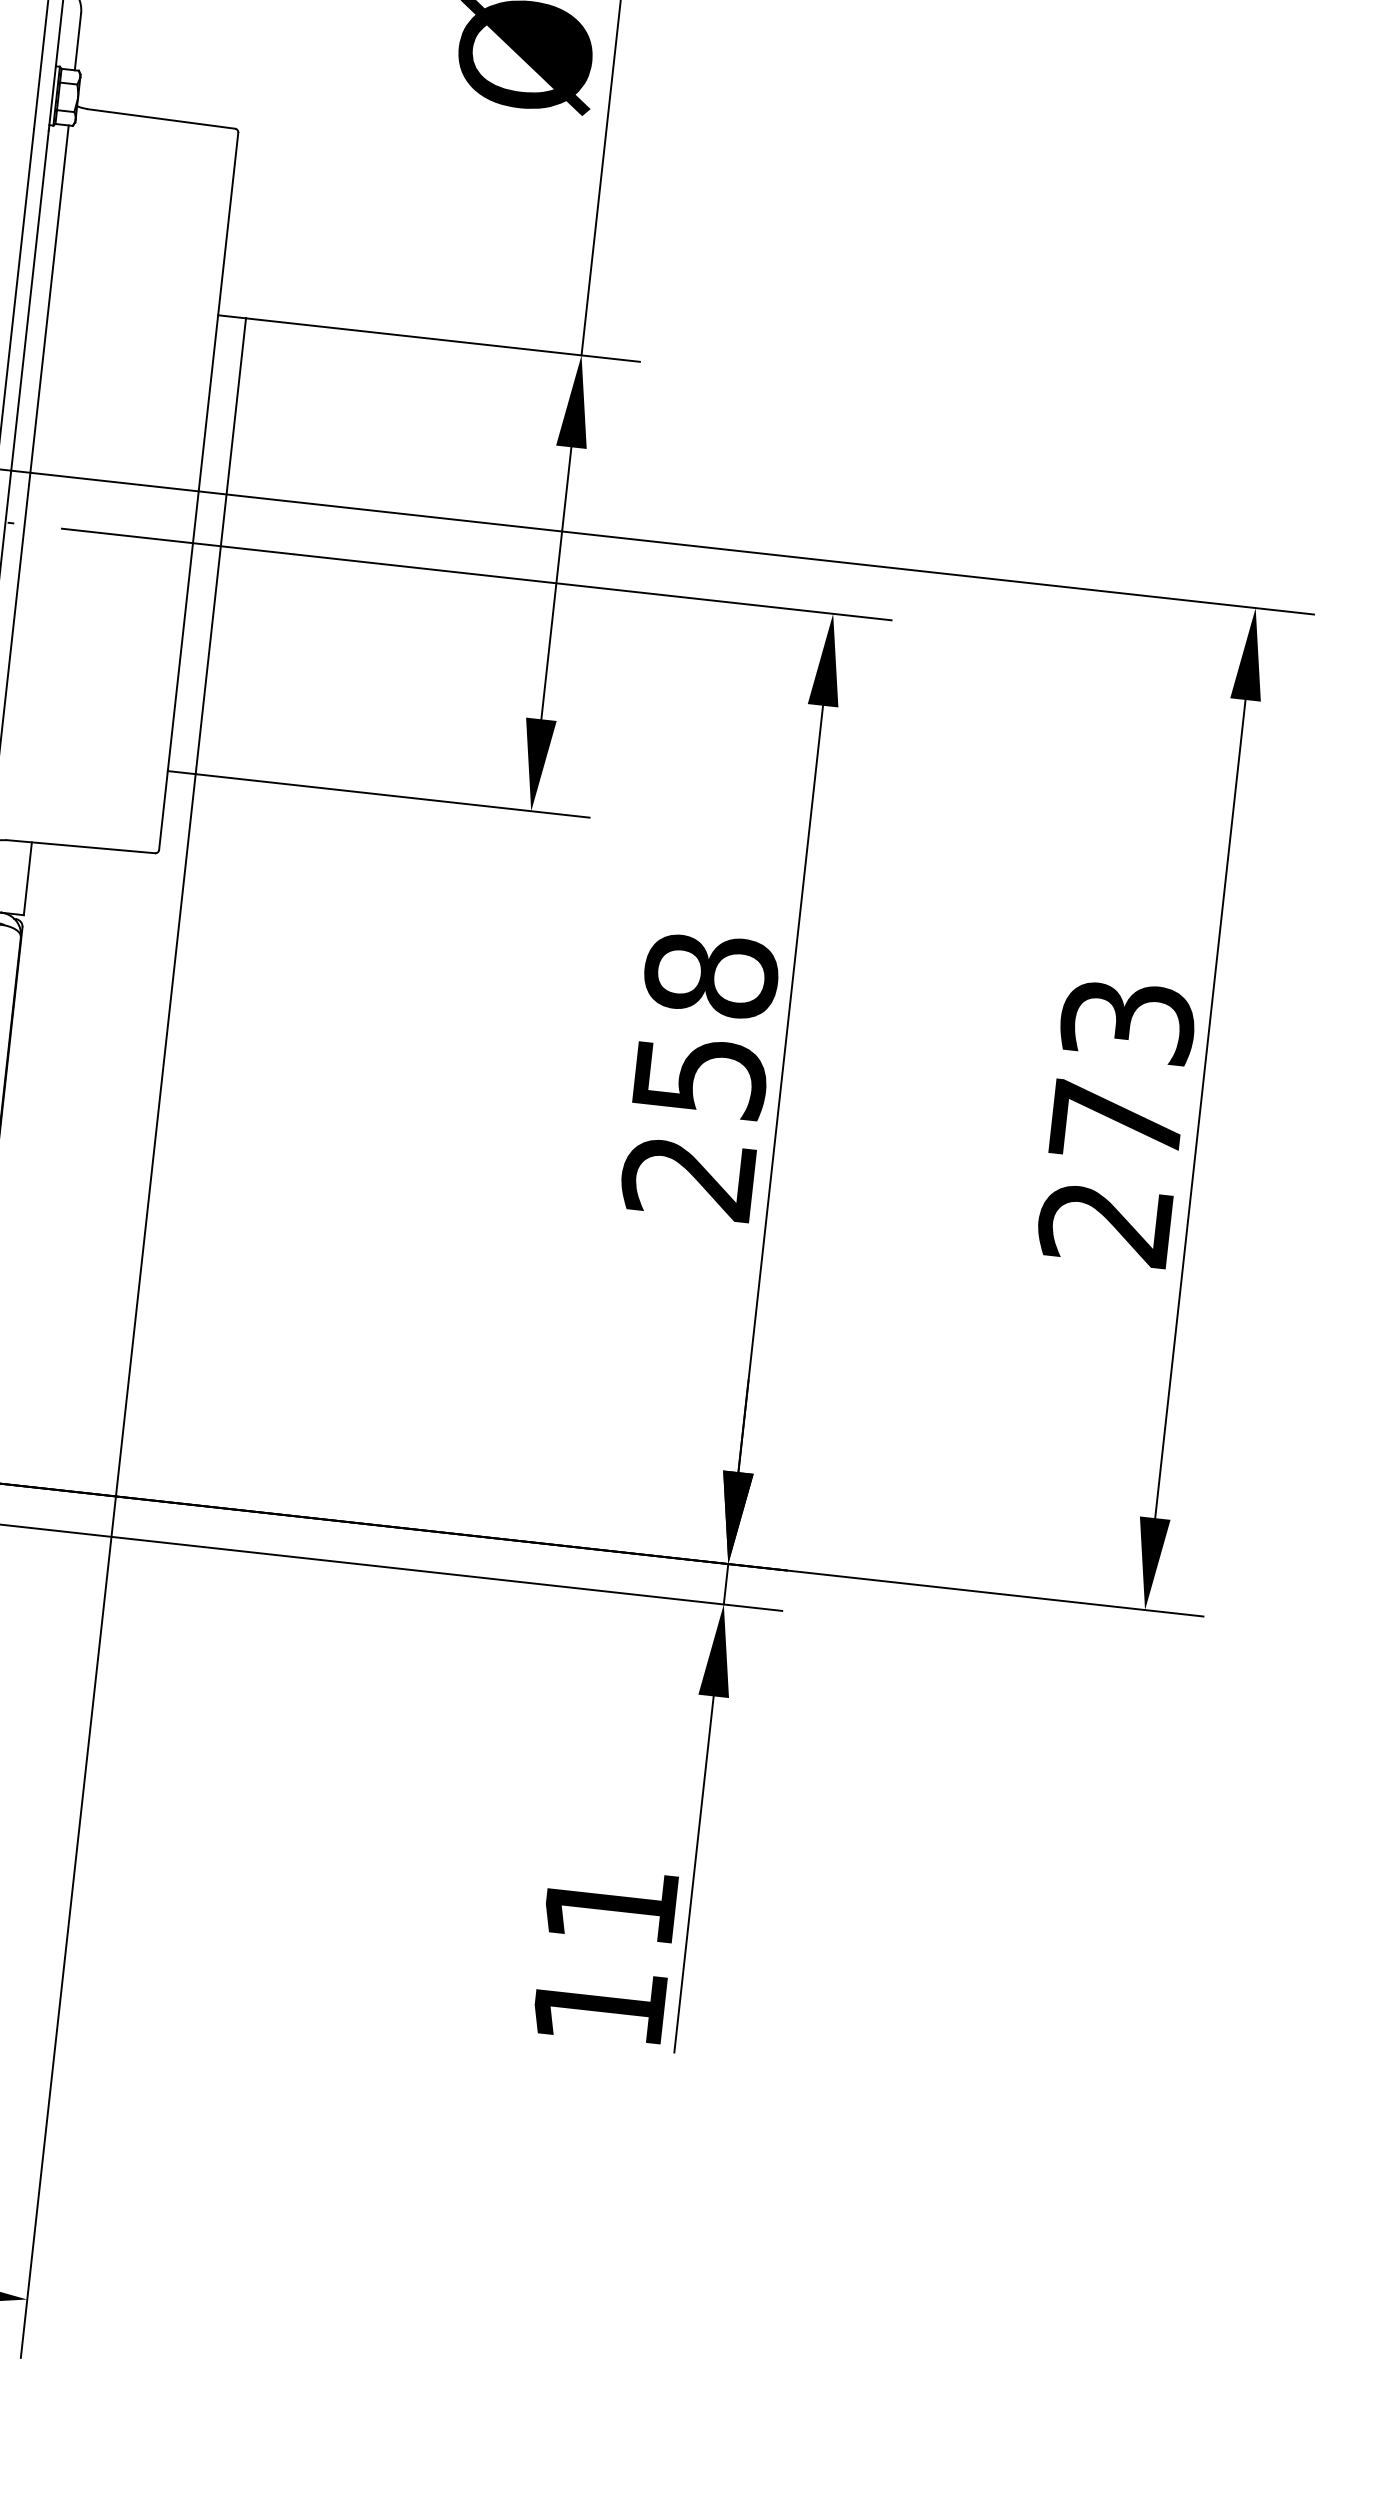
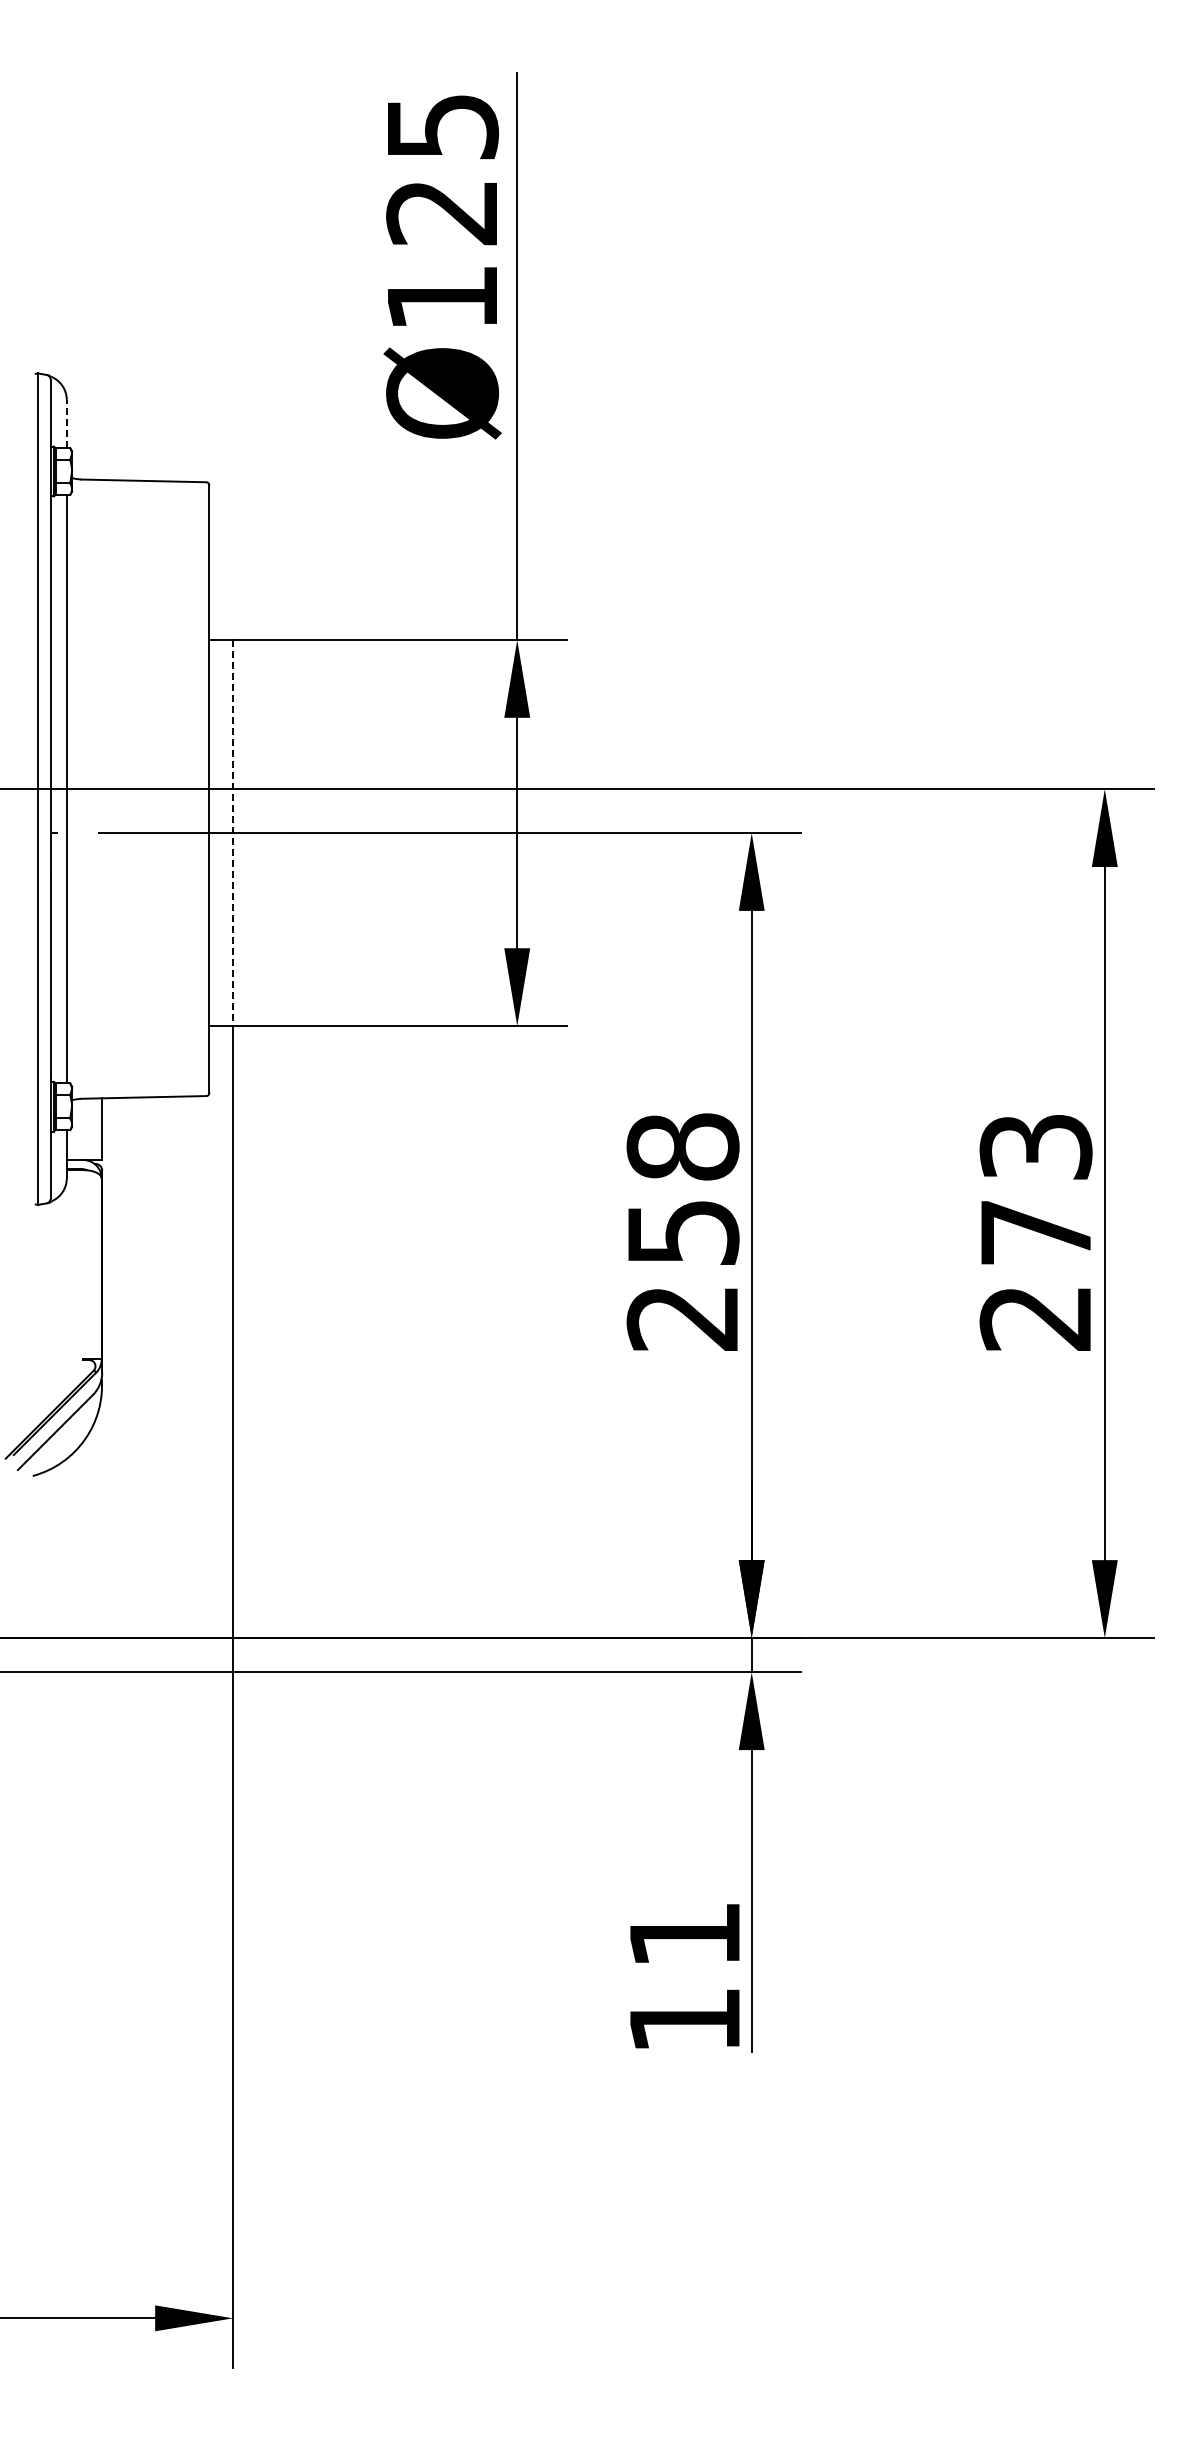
line: (77, 41) -> (66, 423), solid -> dashed
line: (220, 546) -> (232, 833), solid -> dashed

